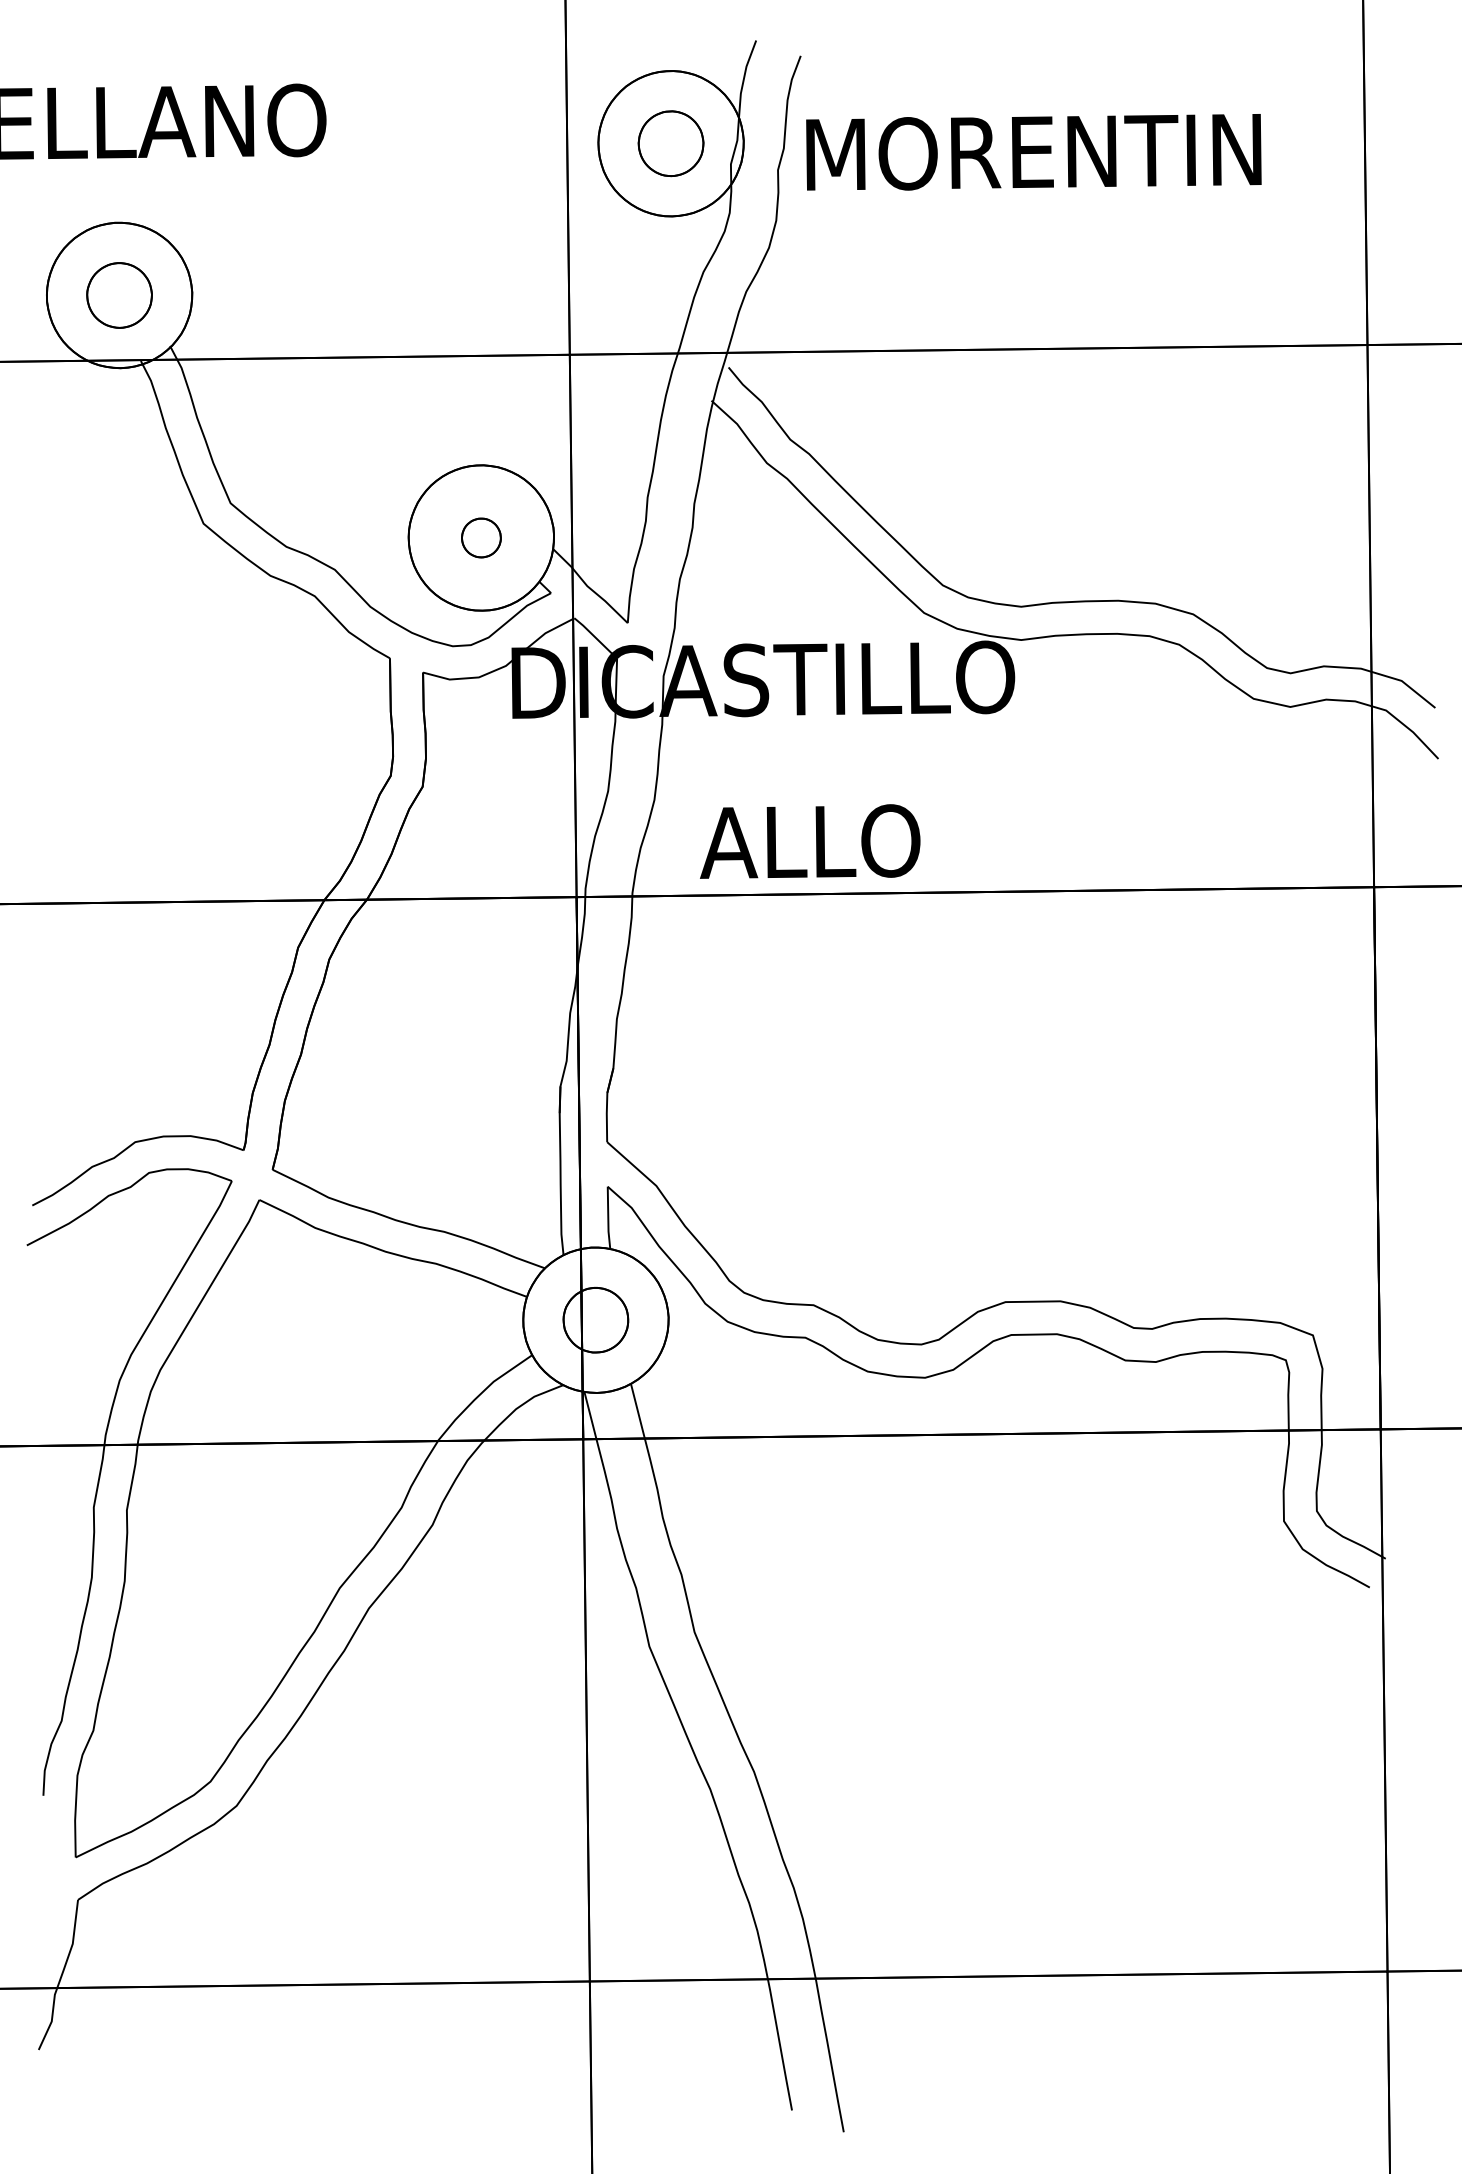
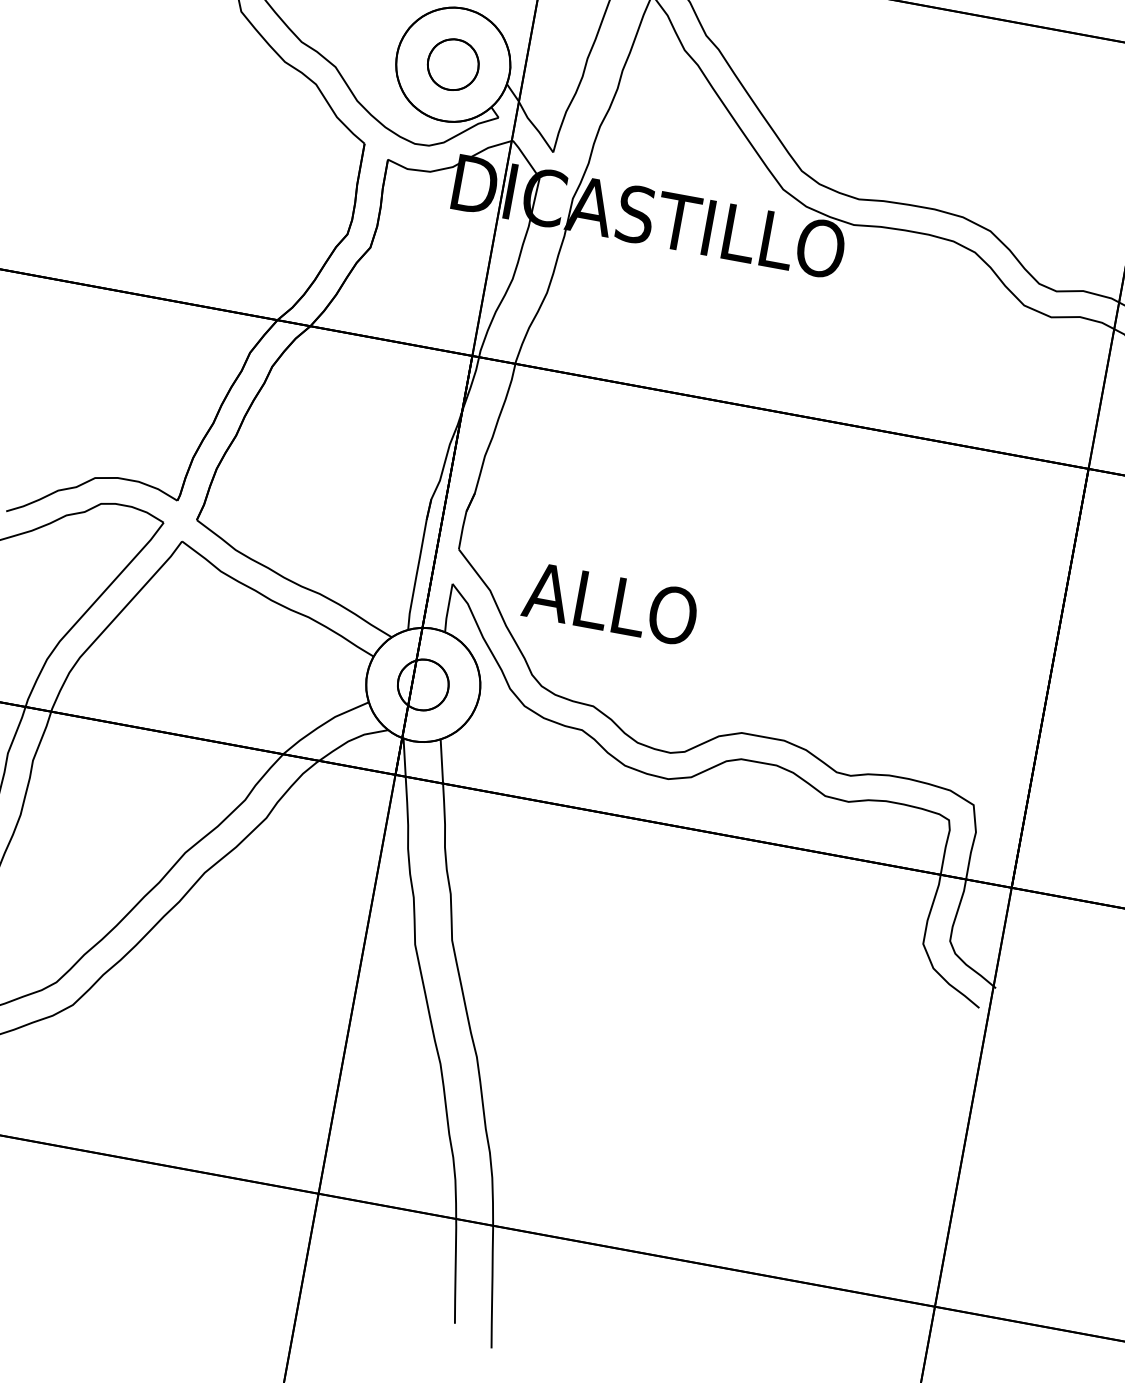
part: (481, 537) -> (453, 64), size x1.67
text: (810, 841) -> (611, 603), moved

